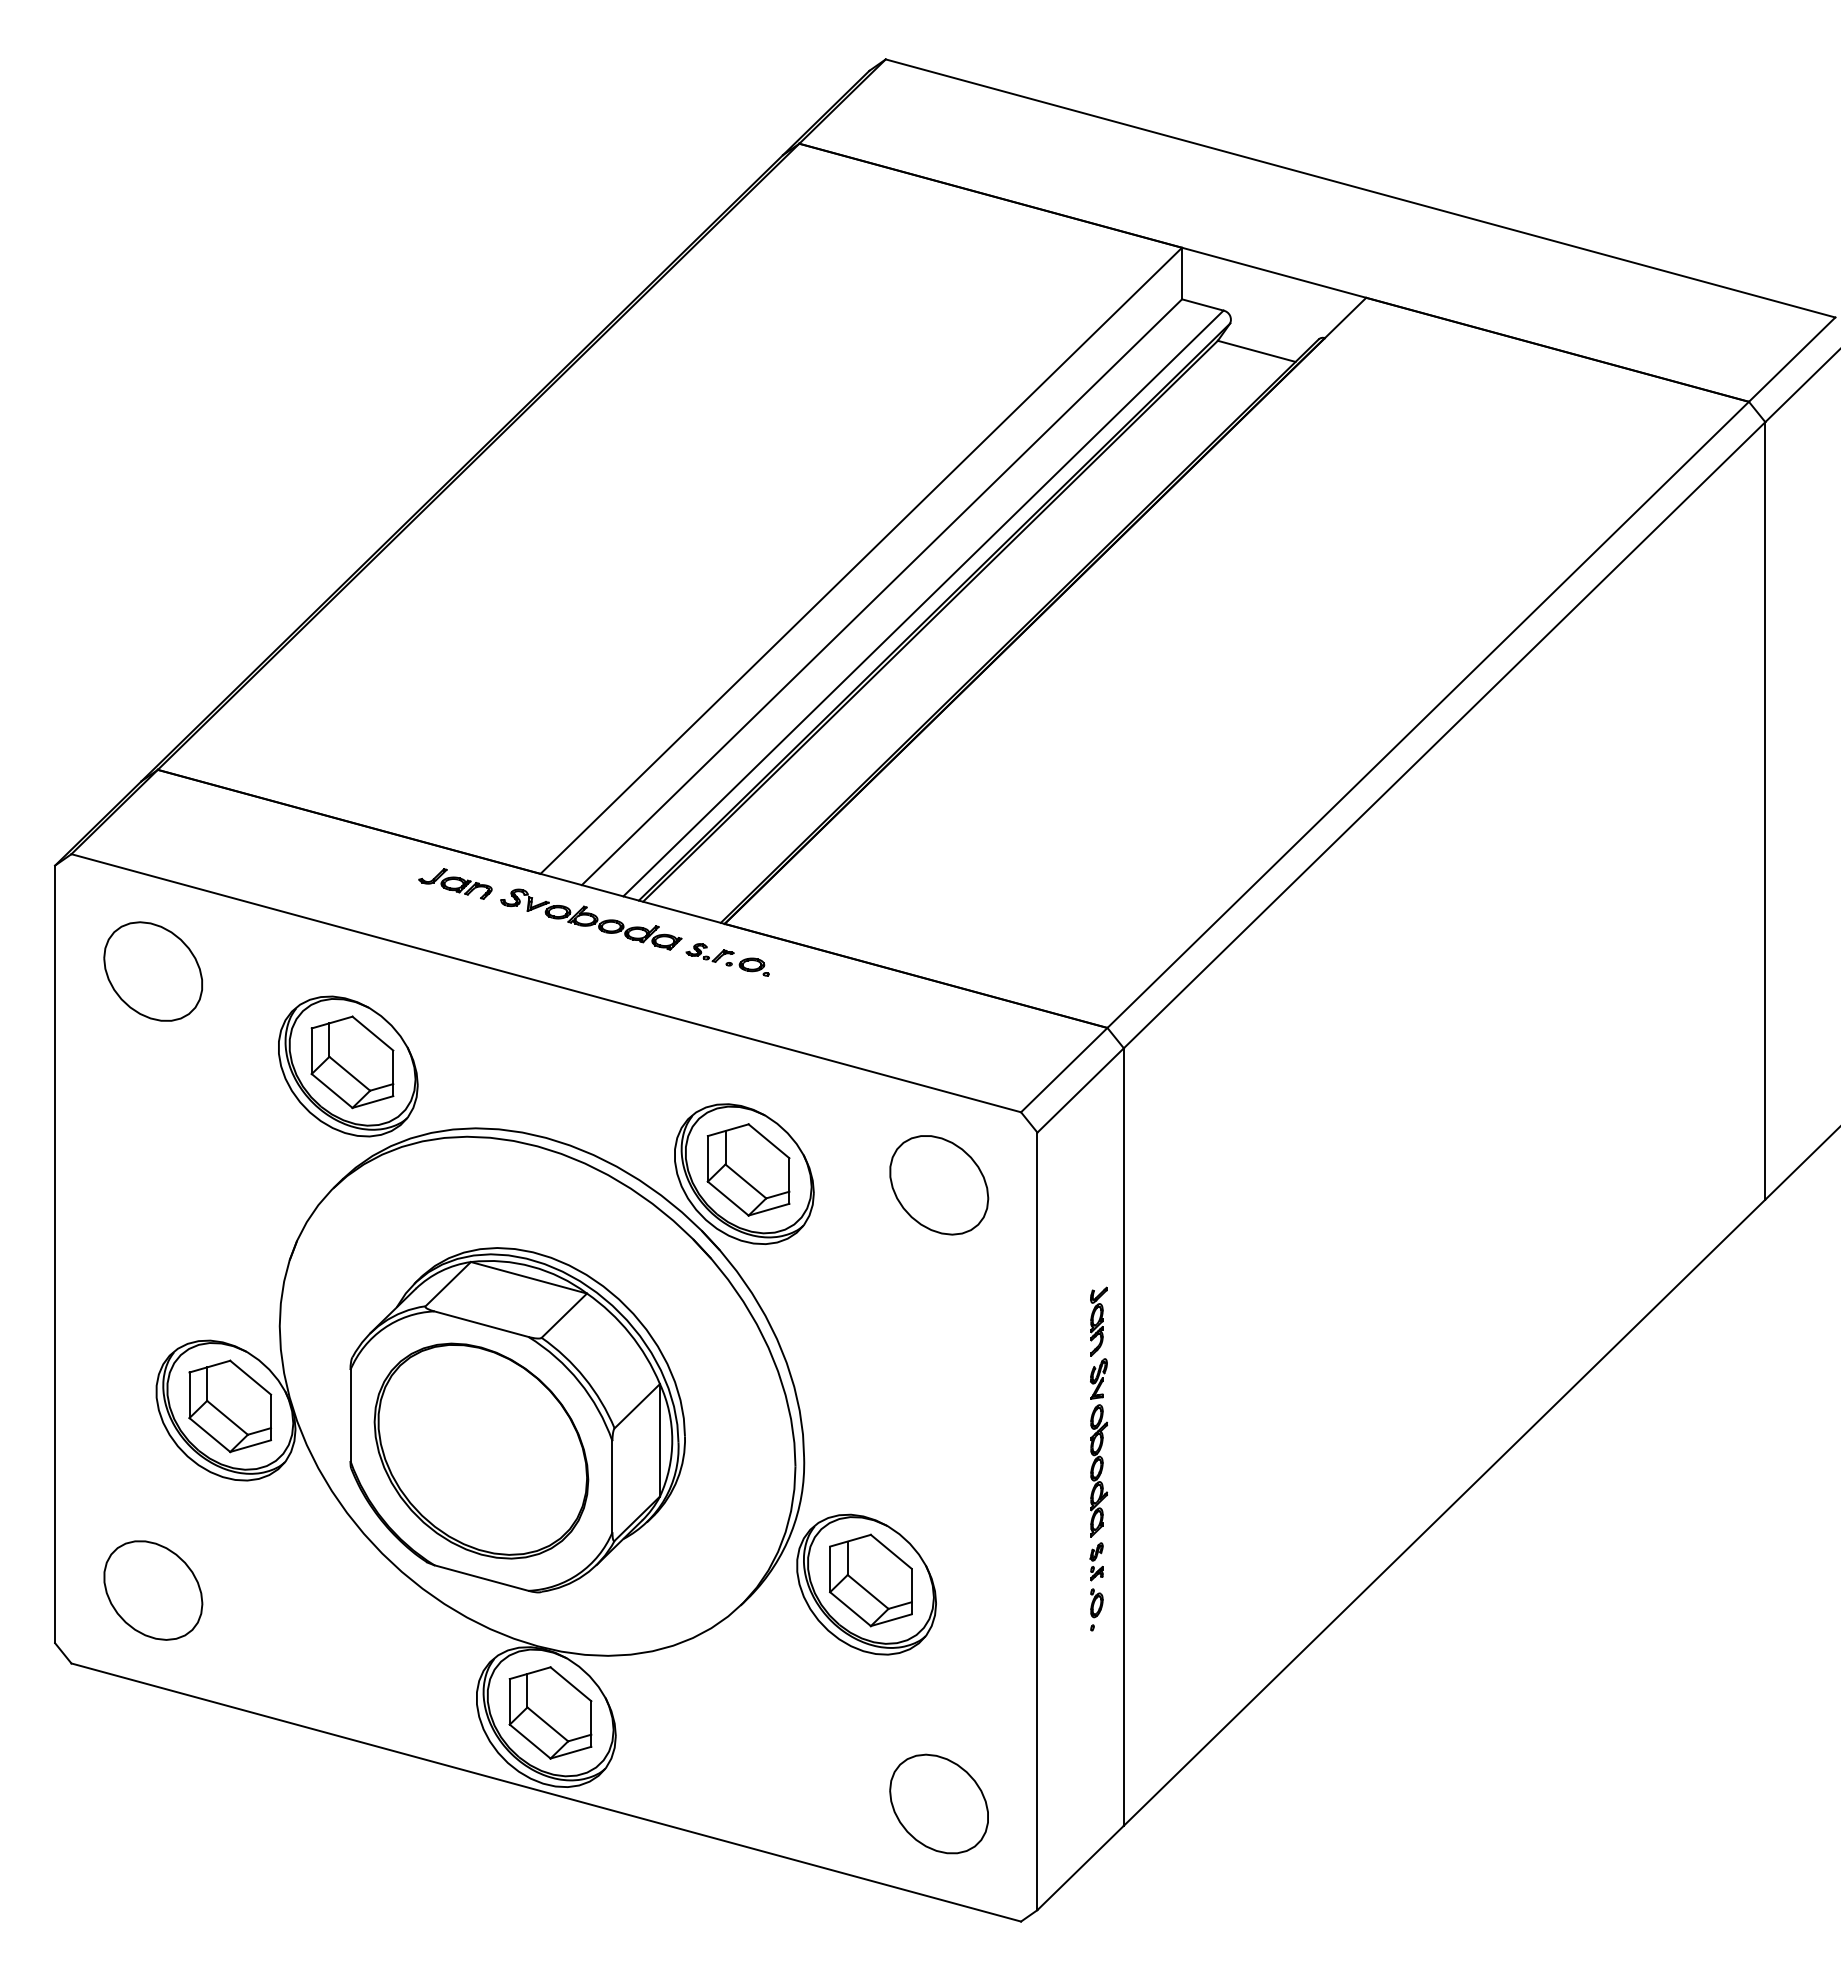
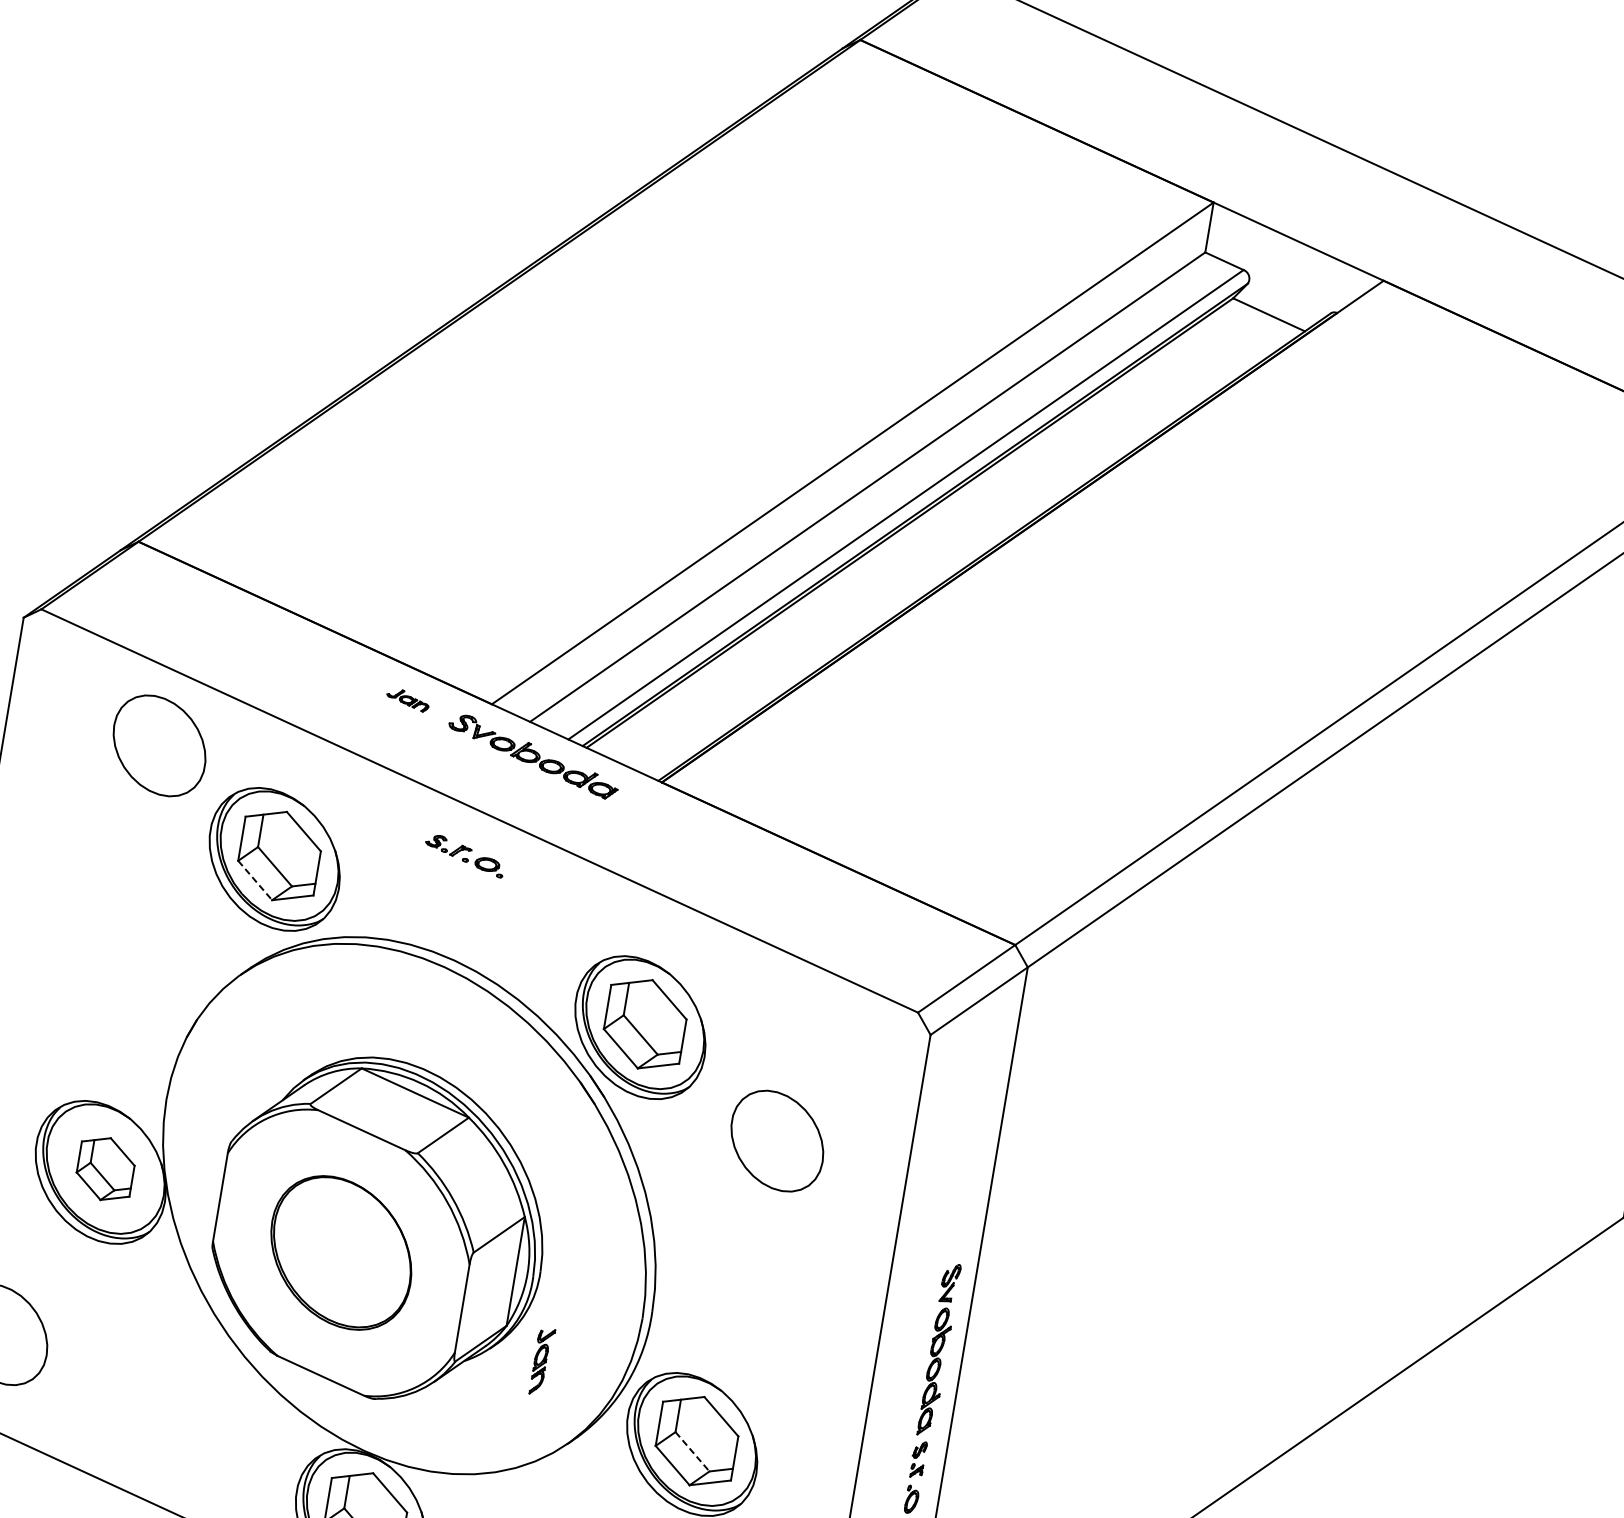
part: (455, 883) -> (408, 699), size x0.6
part: (727, 959) -> (464, 855), moved
part: (153, 971) -> (159, 745), moved
line: (332, 1090) -> (255, 880), solid -> dashed
part: (939, 1185) -> (777, 1141), moved
part: (1098, 1321) -> (541, 1361), moved
part: (230, 1406) -> (105, 1169), size x0.7
part: (481, 1450) -> (341, 1252), size x0.7
line: (868, 1591) -> (692, 1451), solid -> dashed

